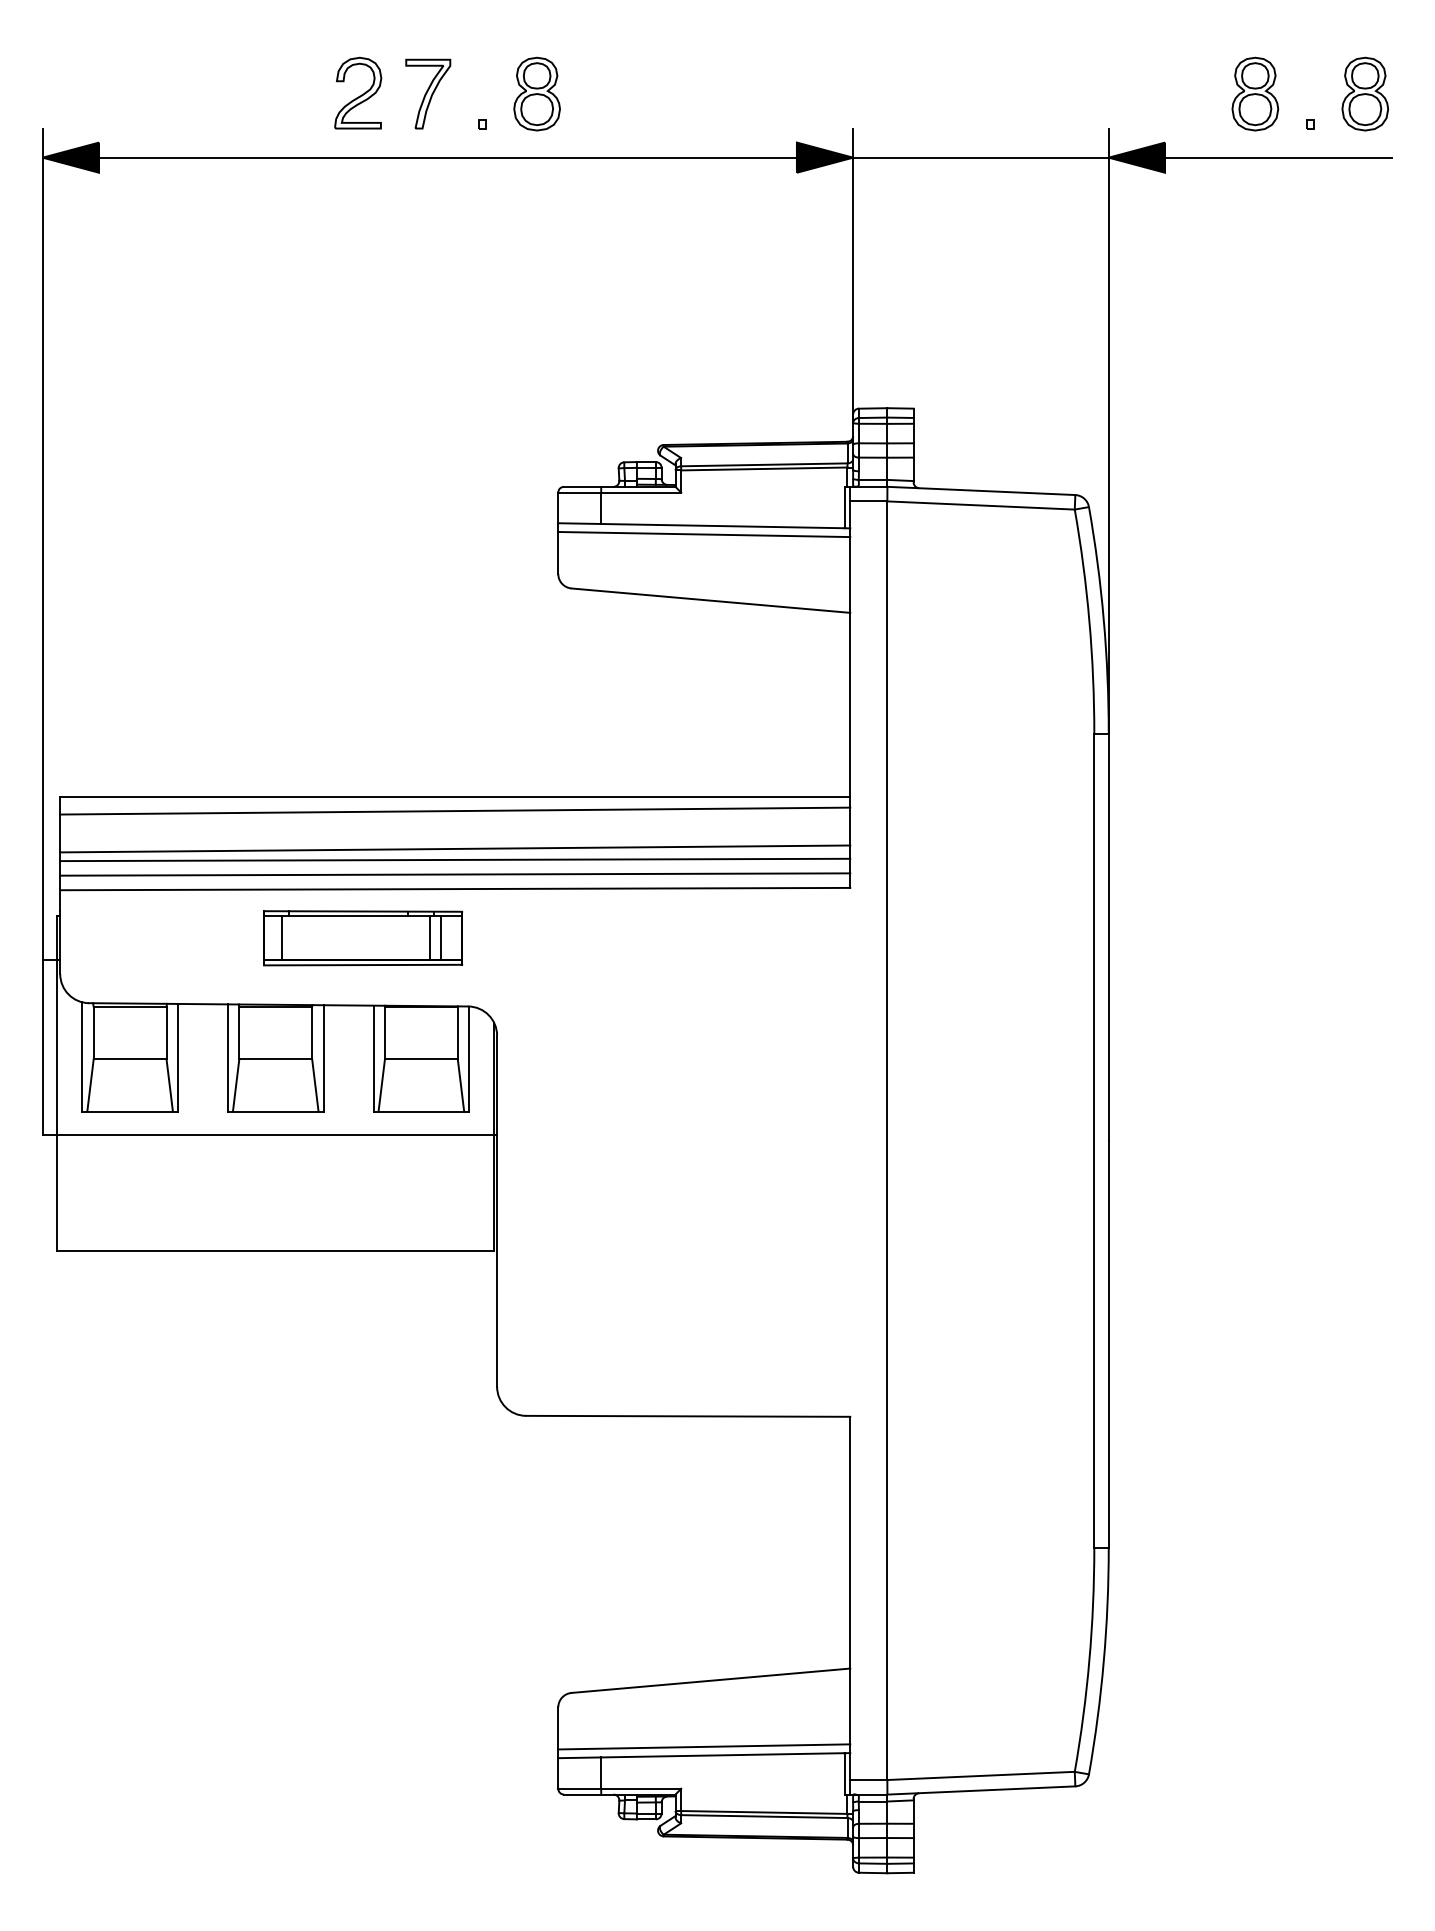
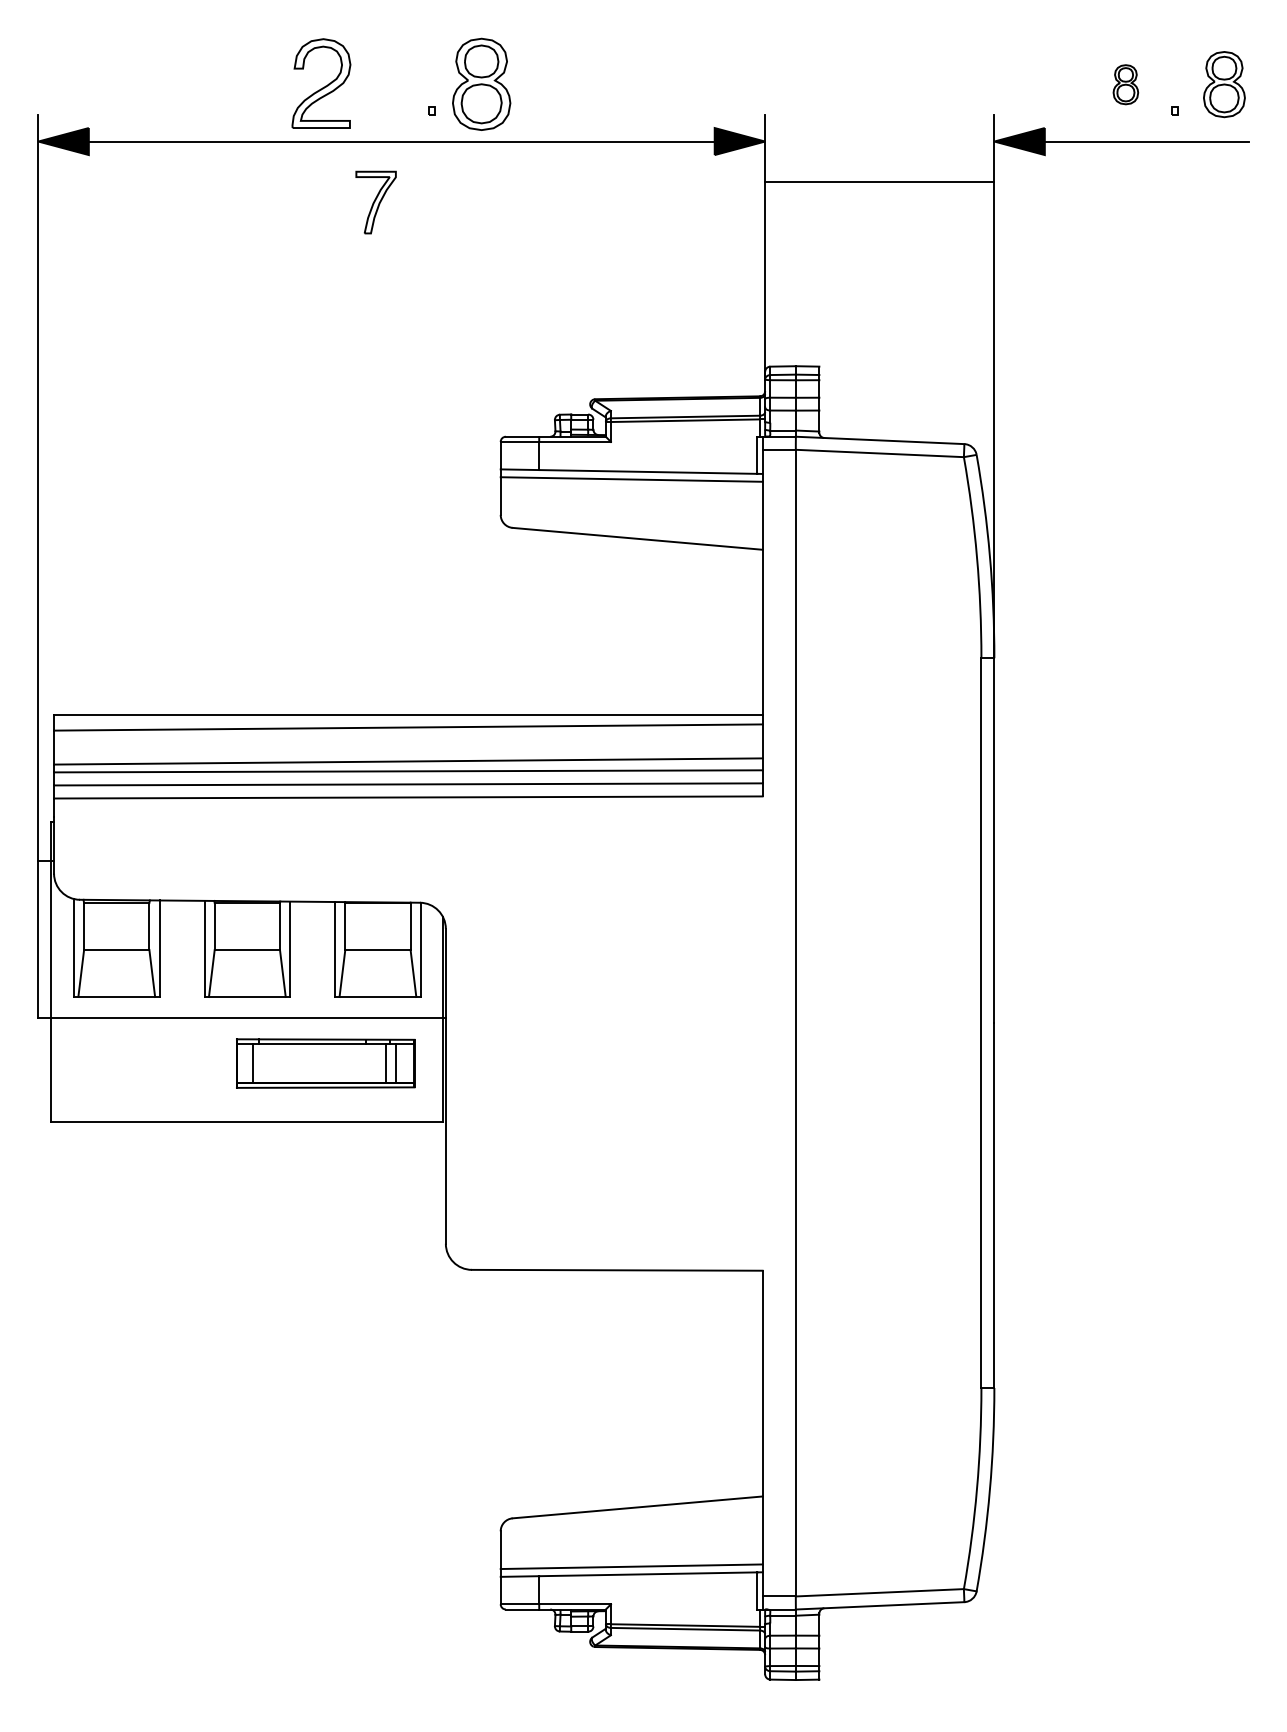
part: (357, 92) -> (320, 83), size x1.4
part: (427, 94) -> (375, 202), moved
part: (536, 94) -> (481, 84), size x1.4
part: (1254, 94) -> (1125, 84), size x0.6
line: (980, 157) -> (879, 181), moved
part: (362, 938) -> (325, 1063), moved

